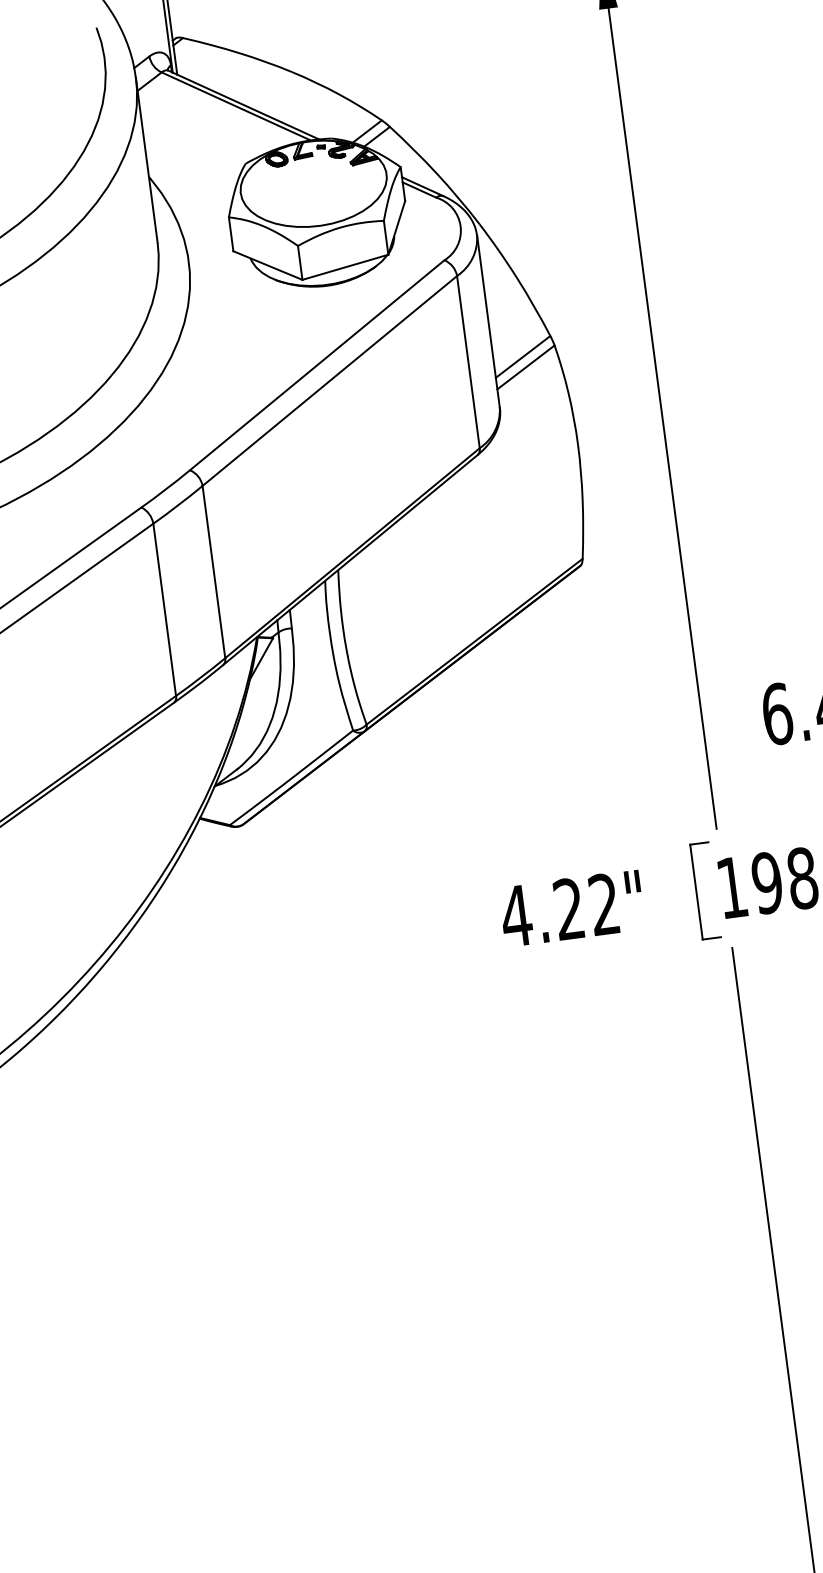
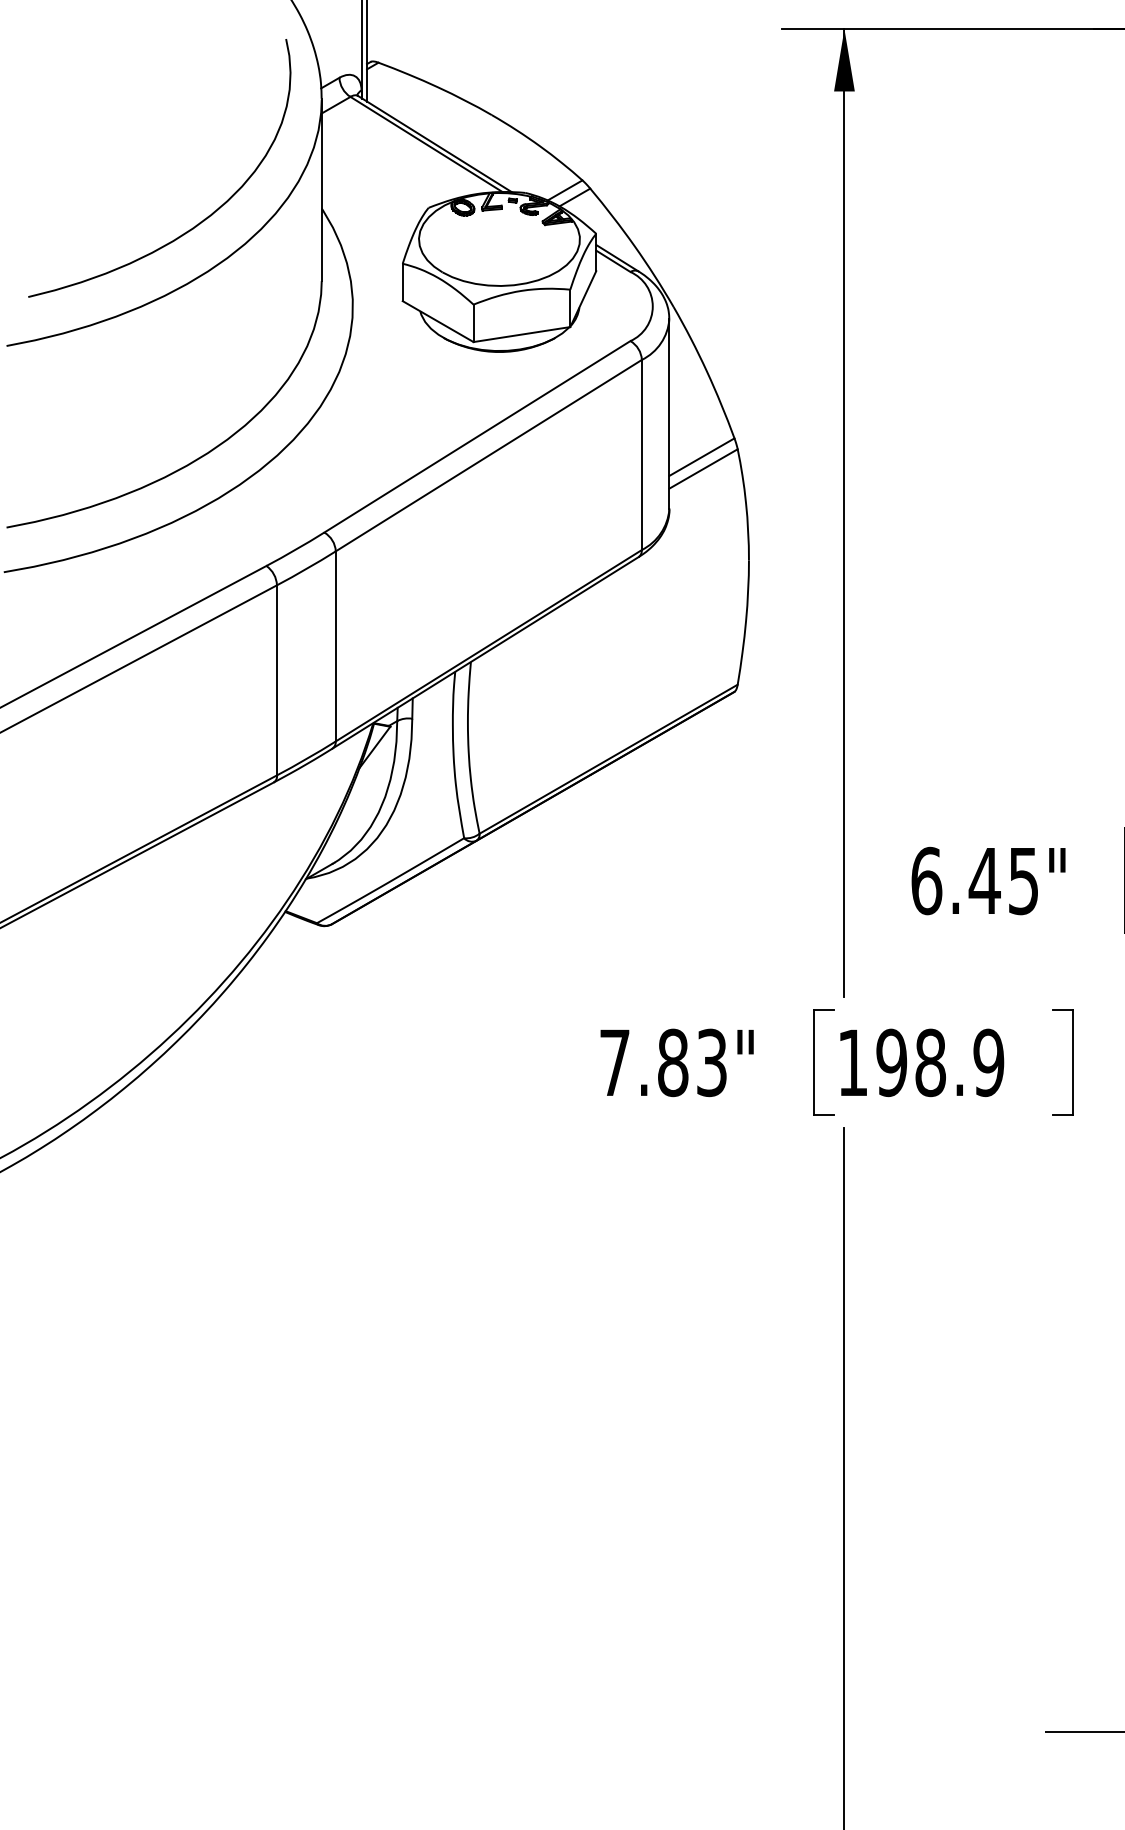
text: (559, 910) -> (662, 1062), 4.22" -> 7.83"

